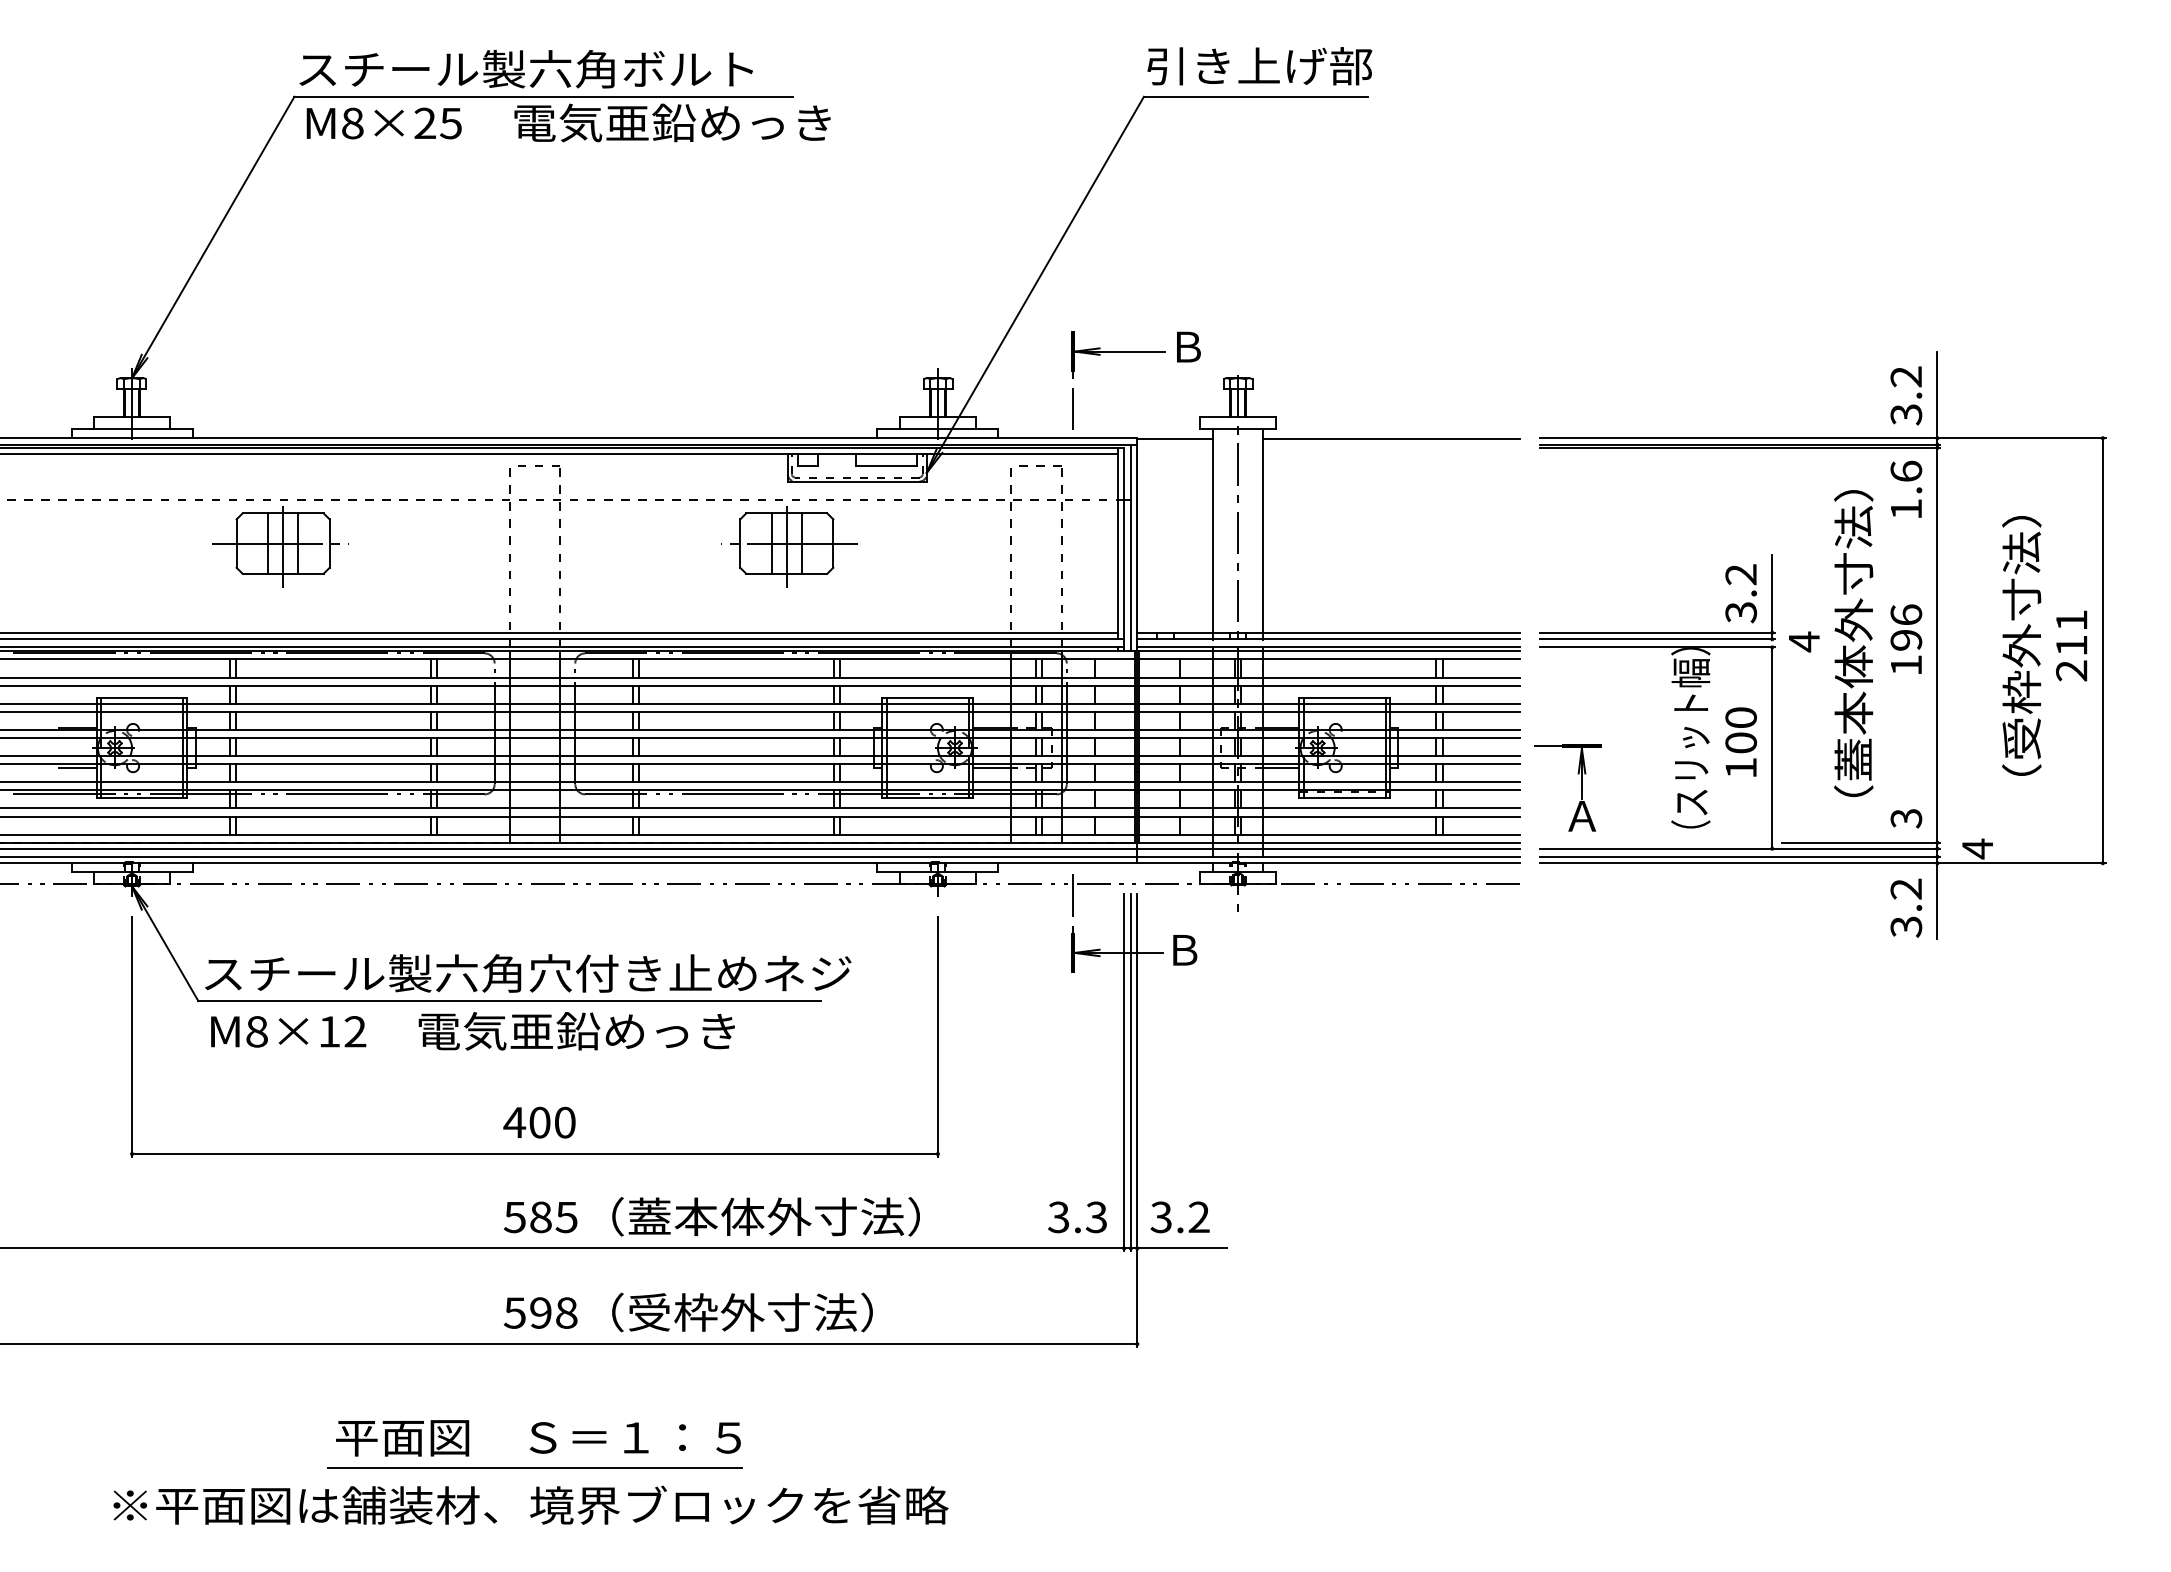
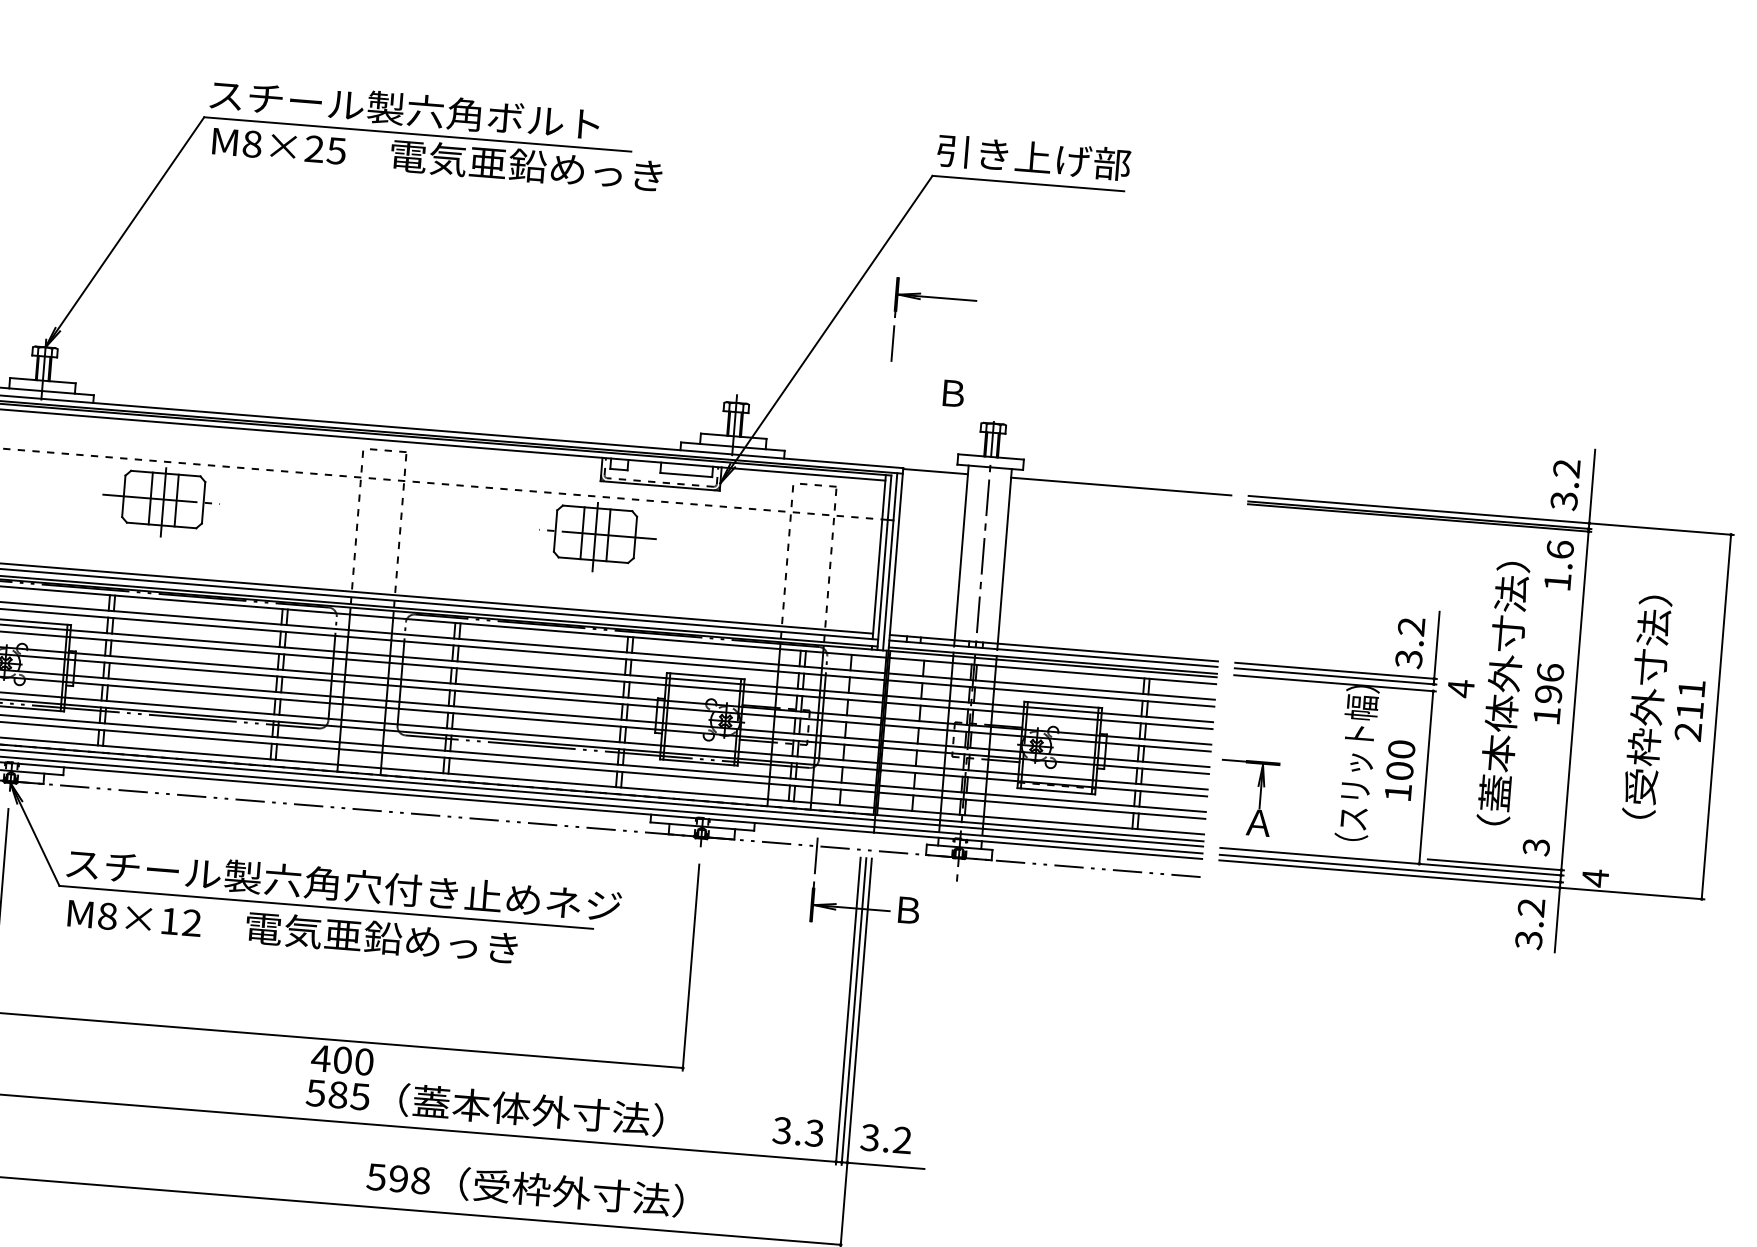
part: (1118, 352) -> (936, 298), moved
text: (539, 1122) -> (342, 1060), moved
text: (687, 1312) -> (524, 1188), moved

